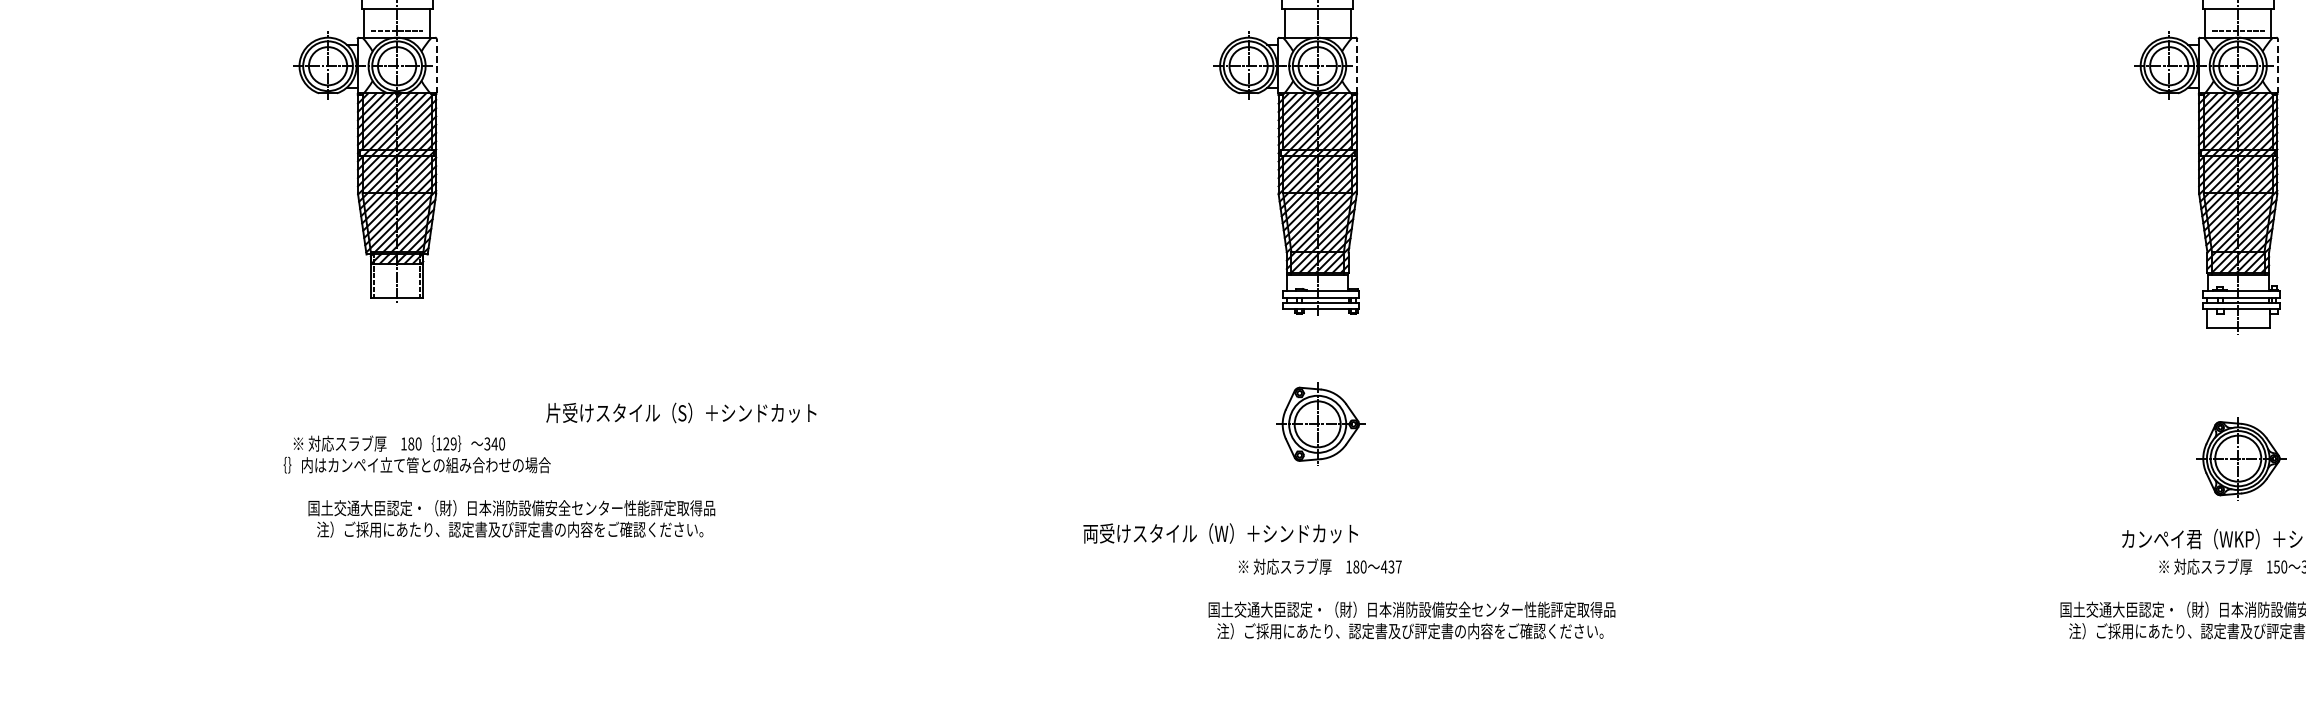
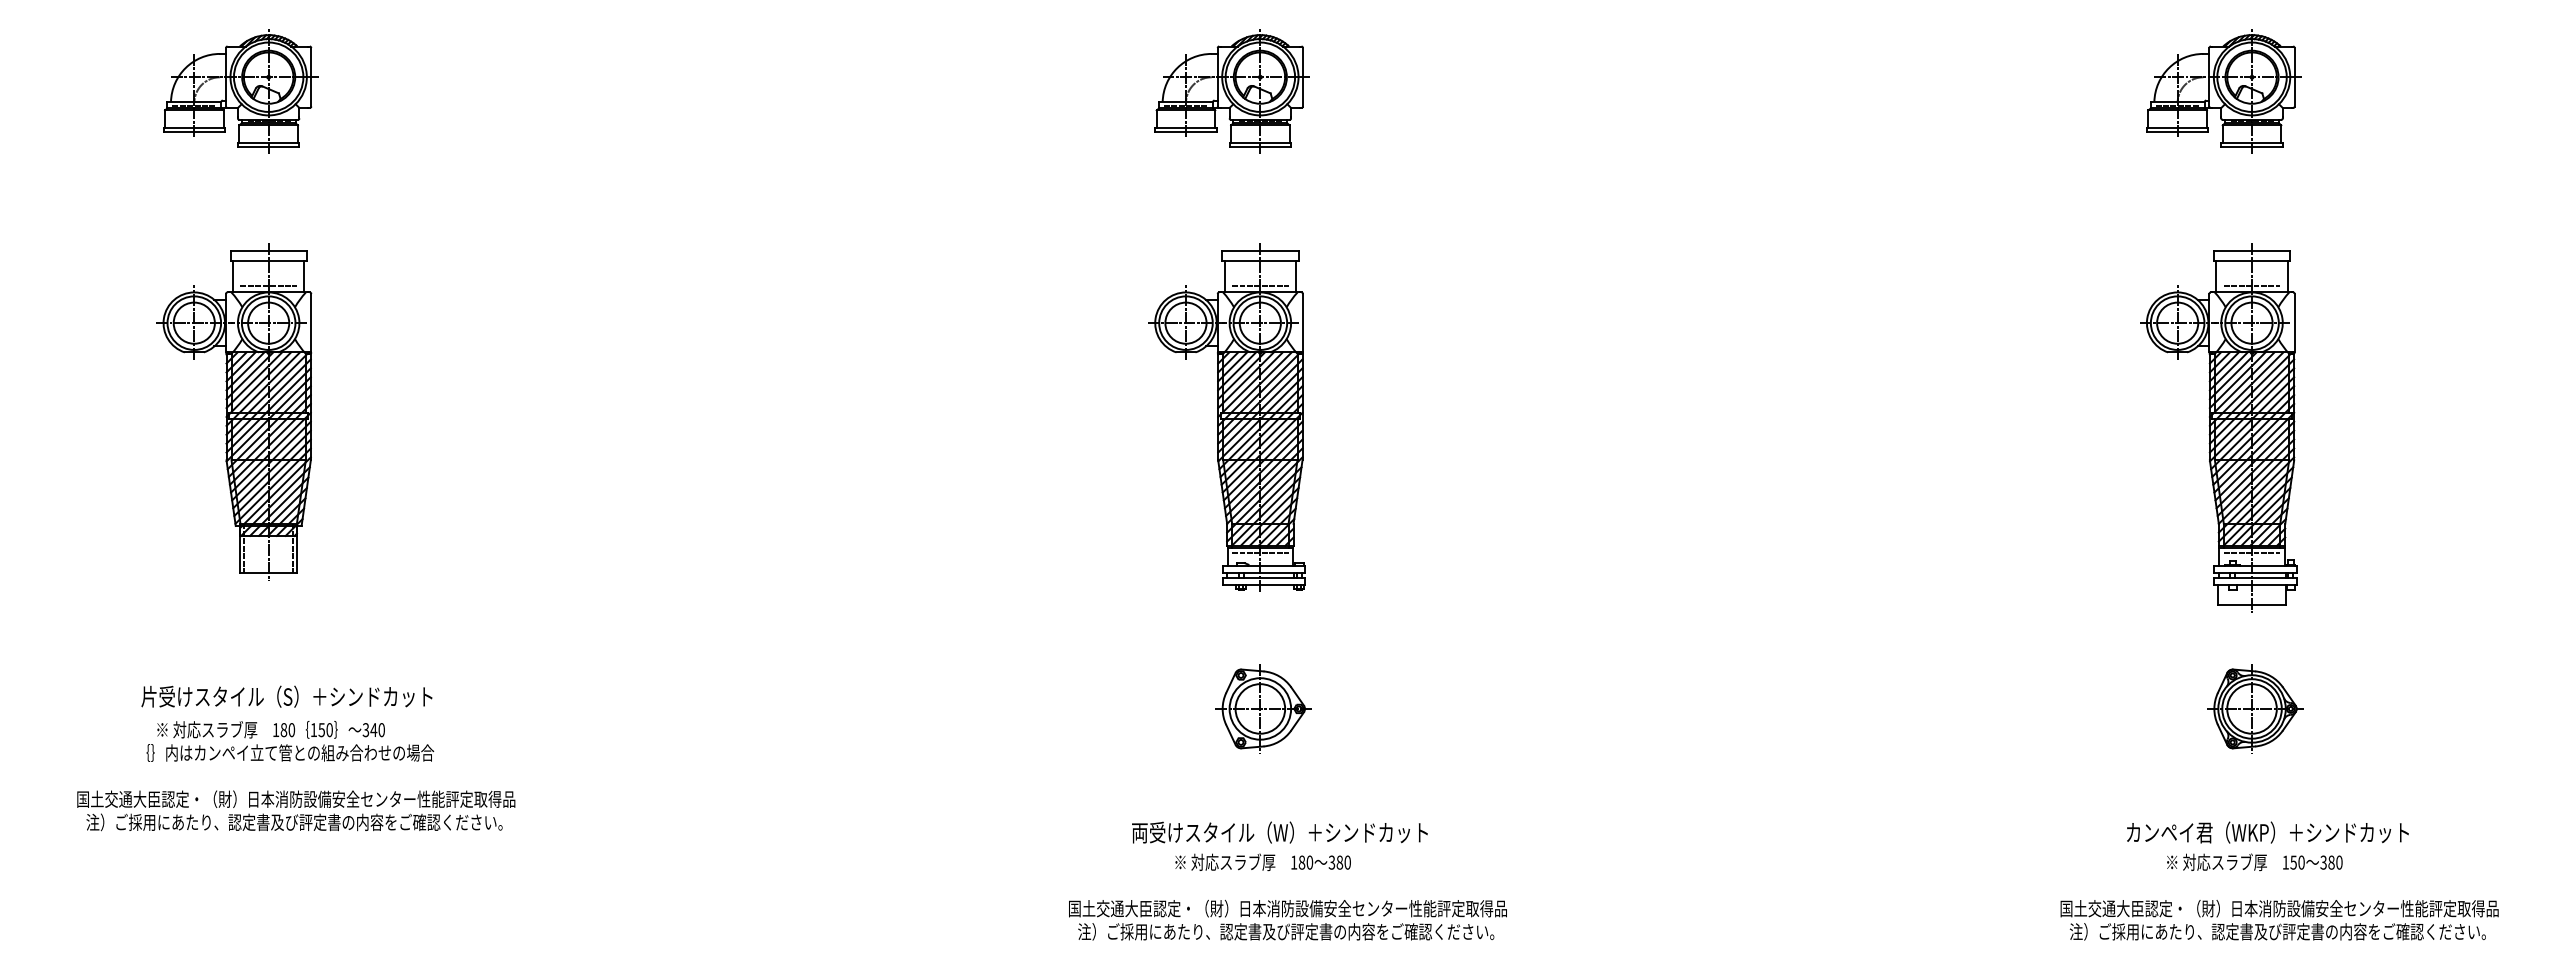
line: (1317, 31) -> (1260, 285), added
line: (436, 65) -> (311, 322), dashed -> solid
line: (1357, 65) -> (1303, 322), dashed -> solid
line: (2277, 65) -> (2294, 322), dashed -> solid
line: (1317, 280) -> (1260, 553), added
line: (2237, 280) -> (2251, 553), added
text: (680, 412) -> (286, 696), moved
text: (449, 444) -> (325, 730), 129 -> 150
part: (2241, 458) -> (2255, 708), moved
text: (512, 518) -> (296, 810), moved
text: (1220, 533) -> (1279, 832), moved
text: (1391, 566) -> (1339, 862), 437 -> 380
text: (1411, 619) -> (1287, 919), moved

